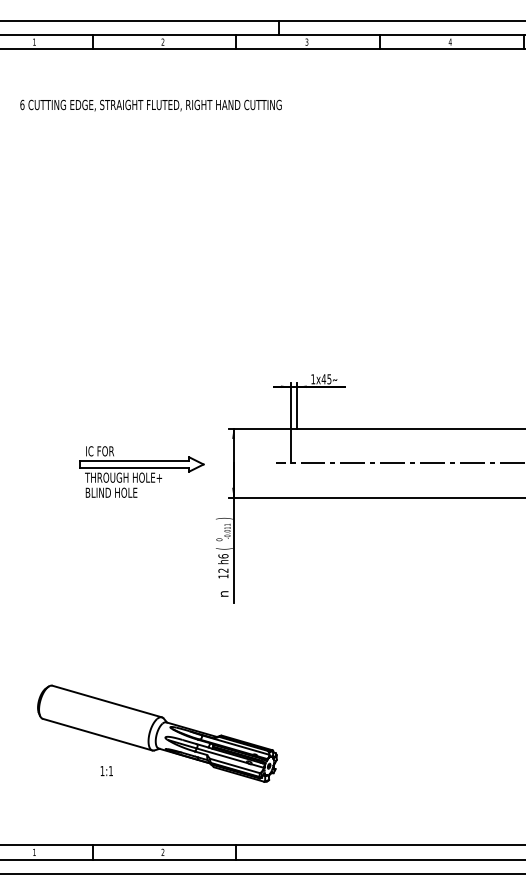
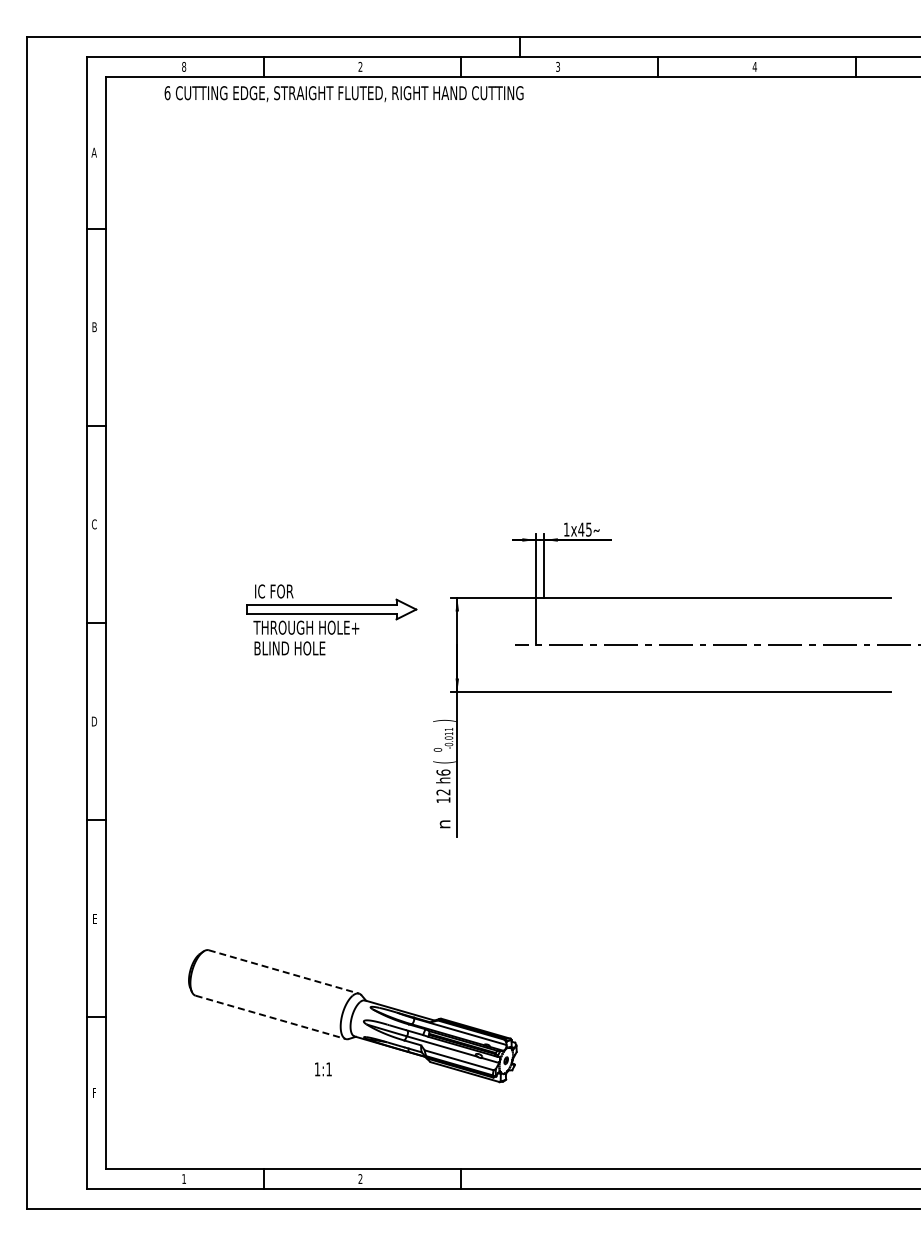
text: (34, 41) -> (184, 66), 1 -> 8
text: (150, 105) -> (343, 93), moved
part: (141, 471) -> (331, 619), moved
line: (107, 701) -> (284, 972), solid -> dashed
line: (98, 734) -> (271, 1017), solid -> dashed
text: (106, 771) -> (323, 1069), moved

